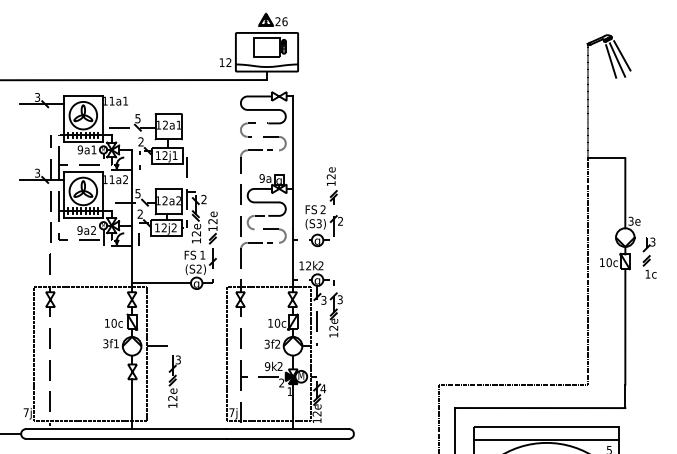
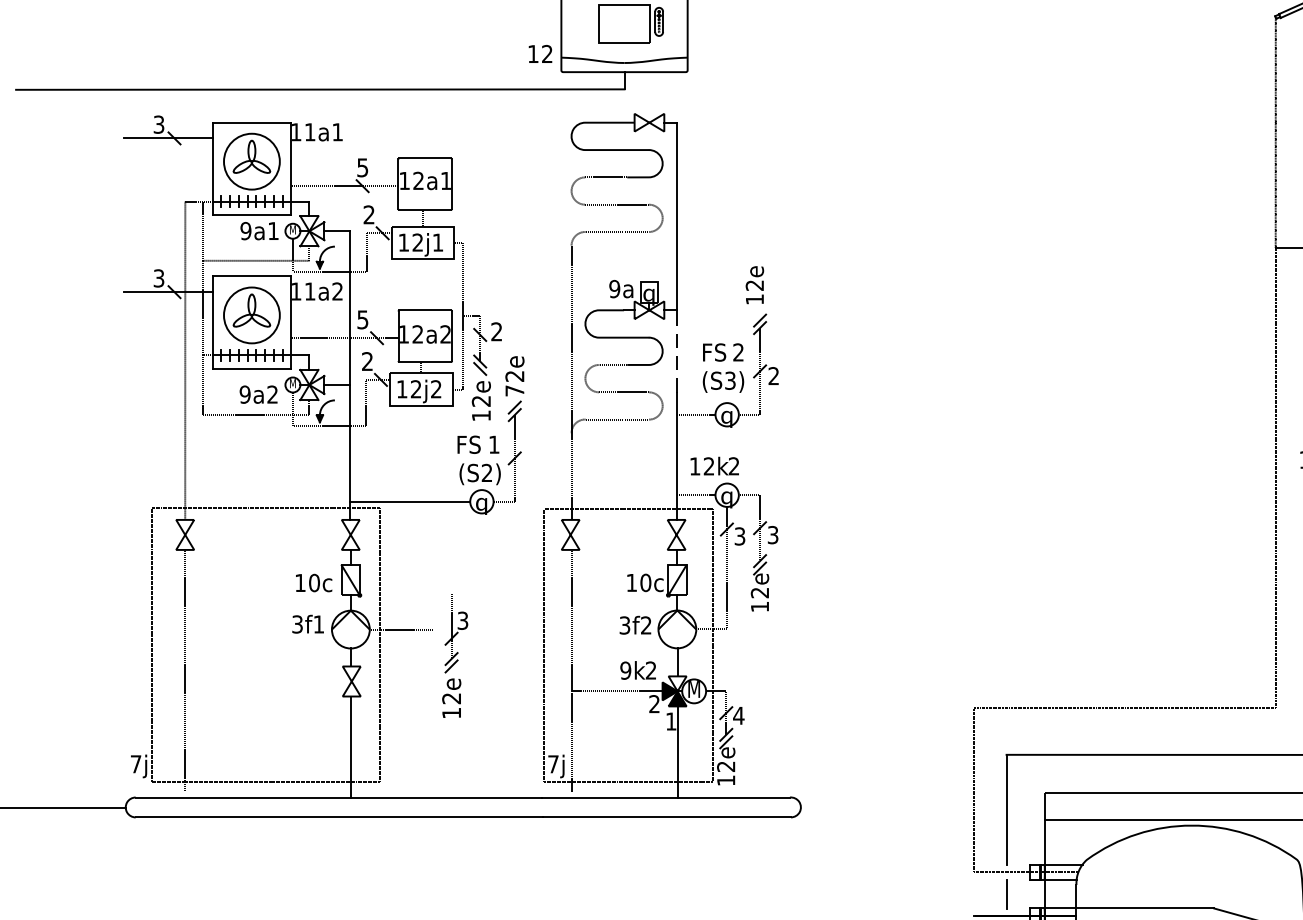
line: (292, 208) -> (676, 349), solid -> dashed
text: (212, 228) -> (513, 390), 12e -> 72e
part: (174, 381) -> (455, 664), moved

